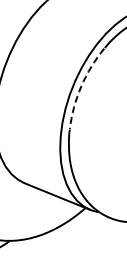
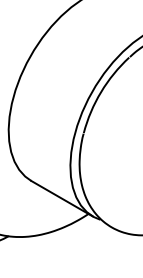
arc: (81, 86) -> (101, 92), dashed -> solid

